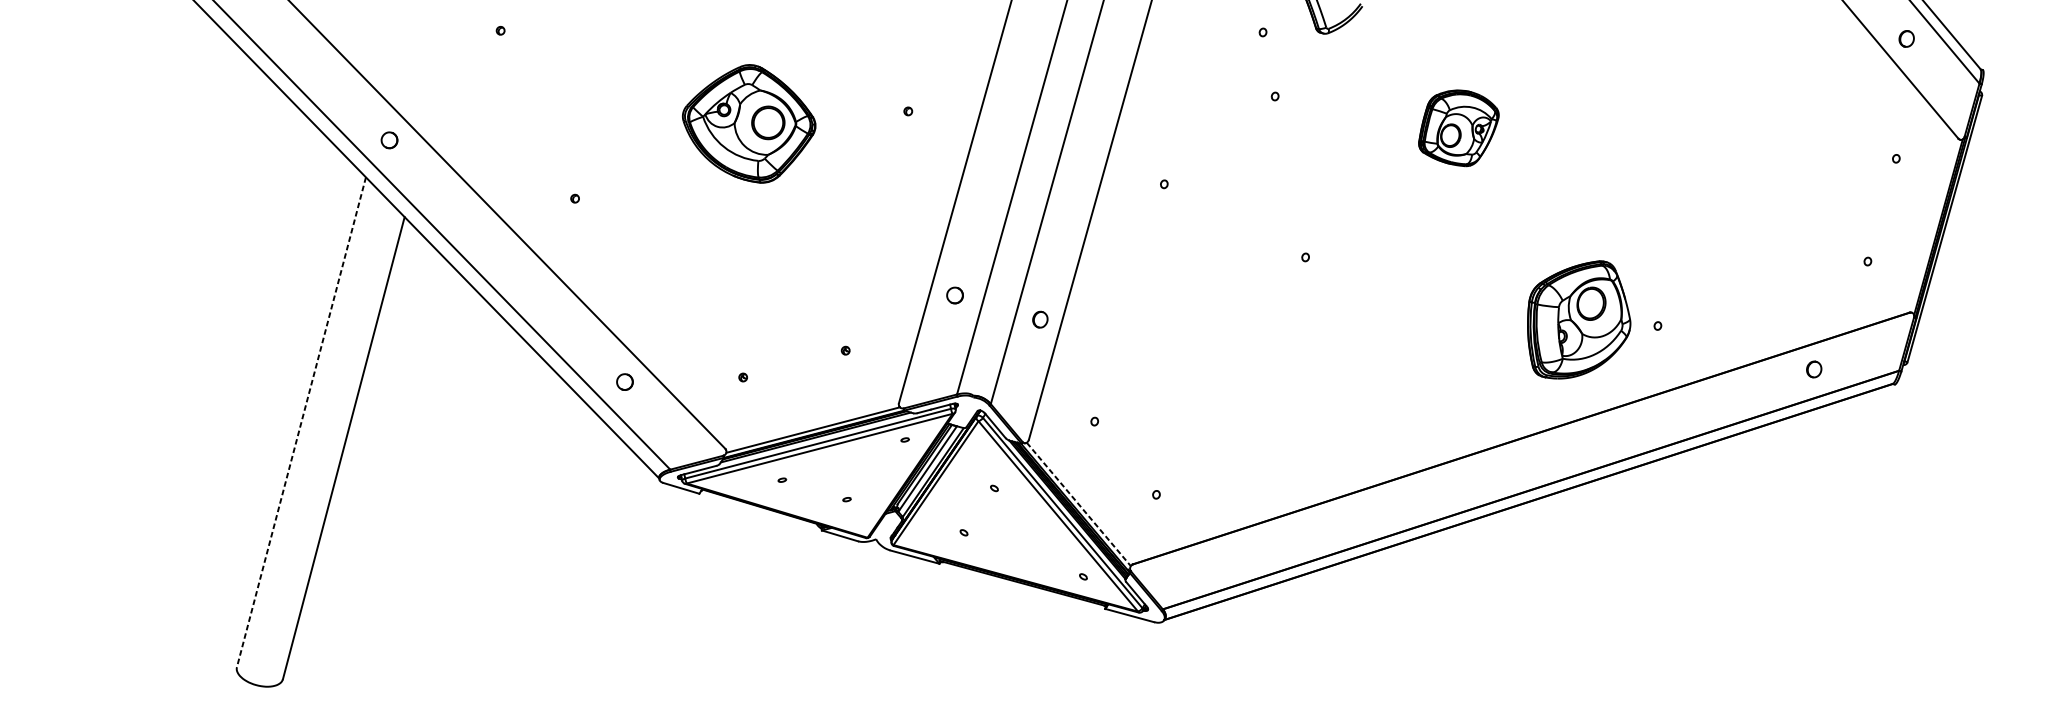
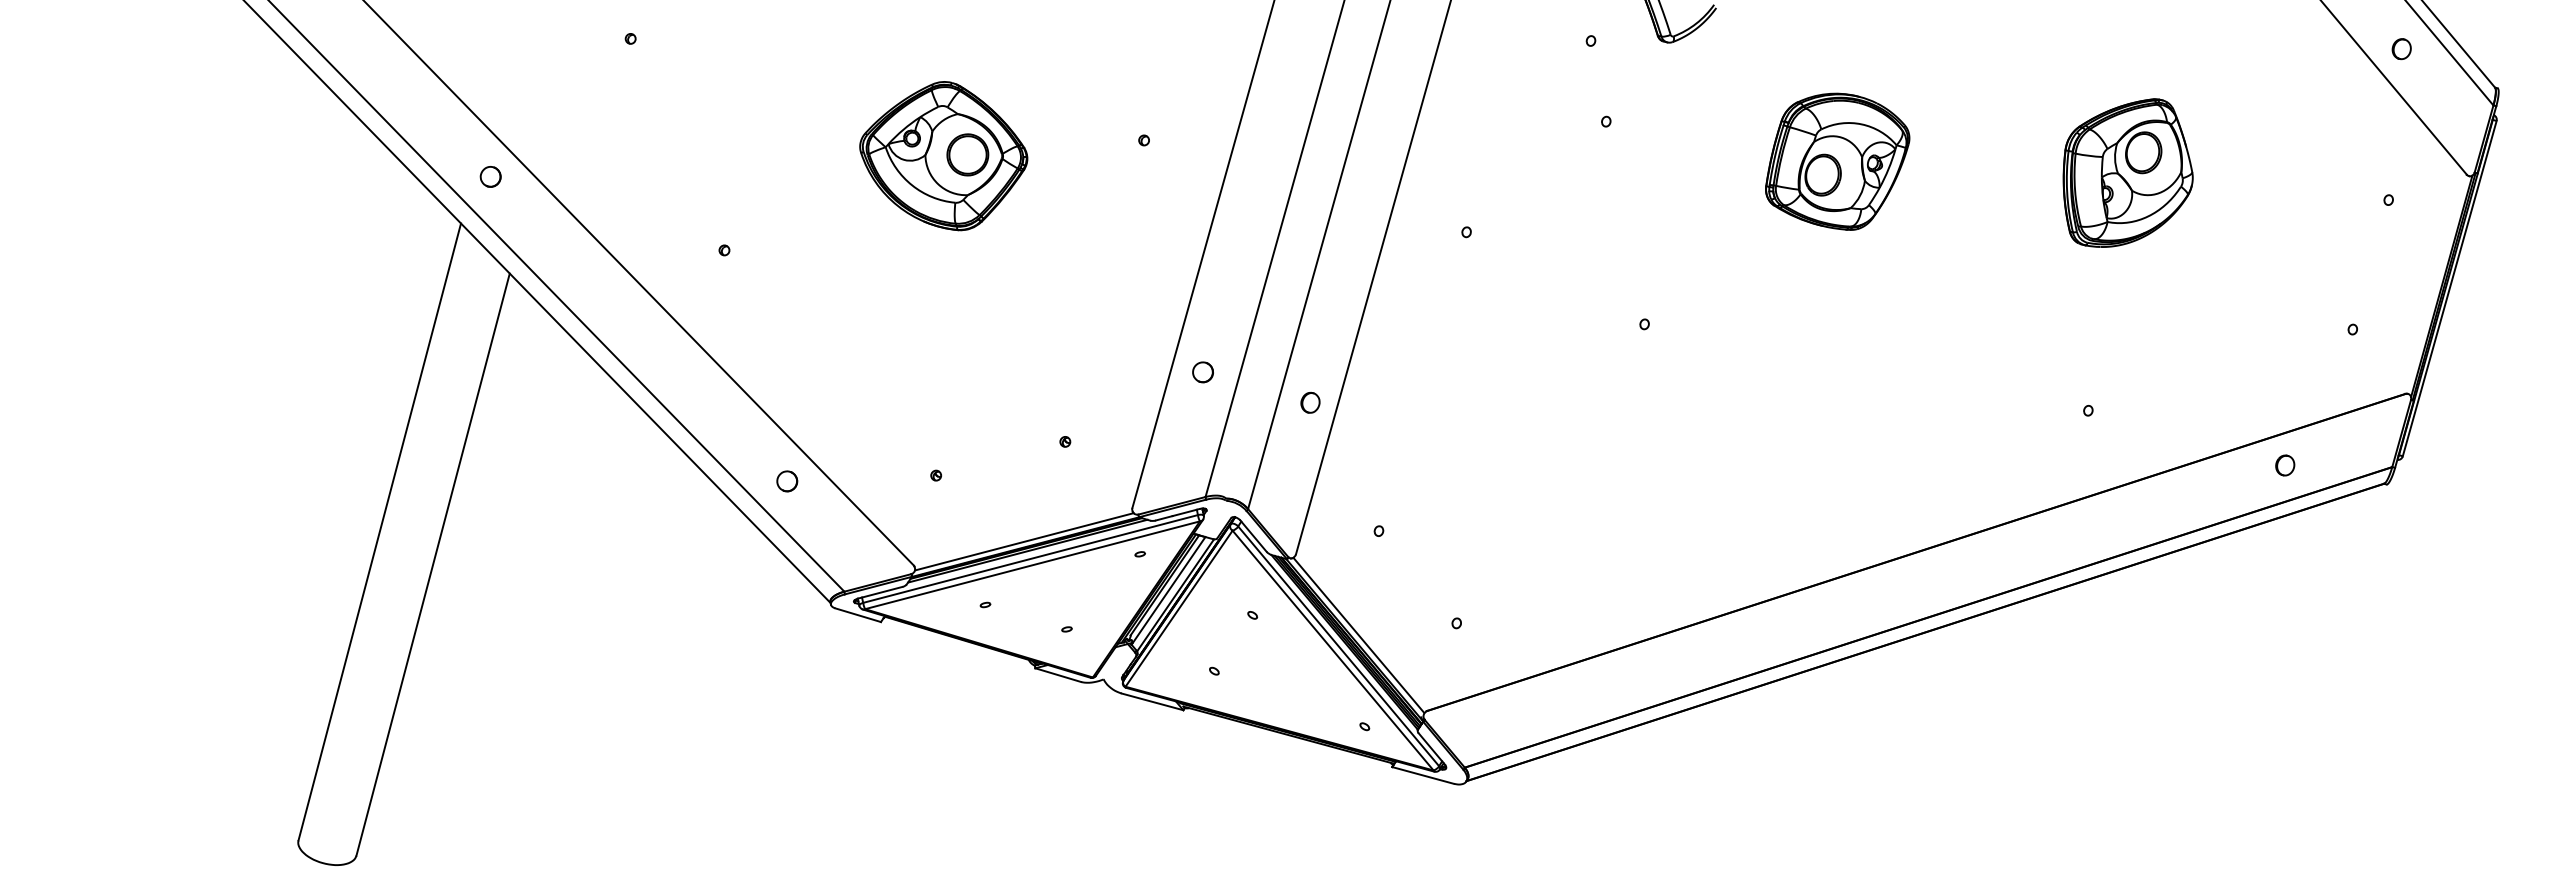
part: (1458, 128) -> (1837, 161), size x1.43
part: (1578, 319) -> (2127, 172), moved
line: (301, 422) -> (379, 532), dashed -> solid
line: (1079, 504) -> (1359, 635), dashed -> solid

